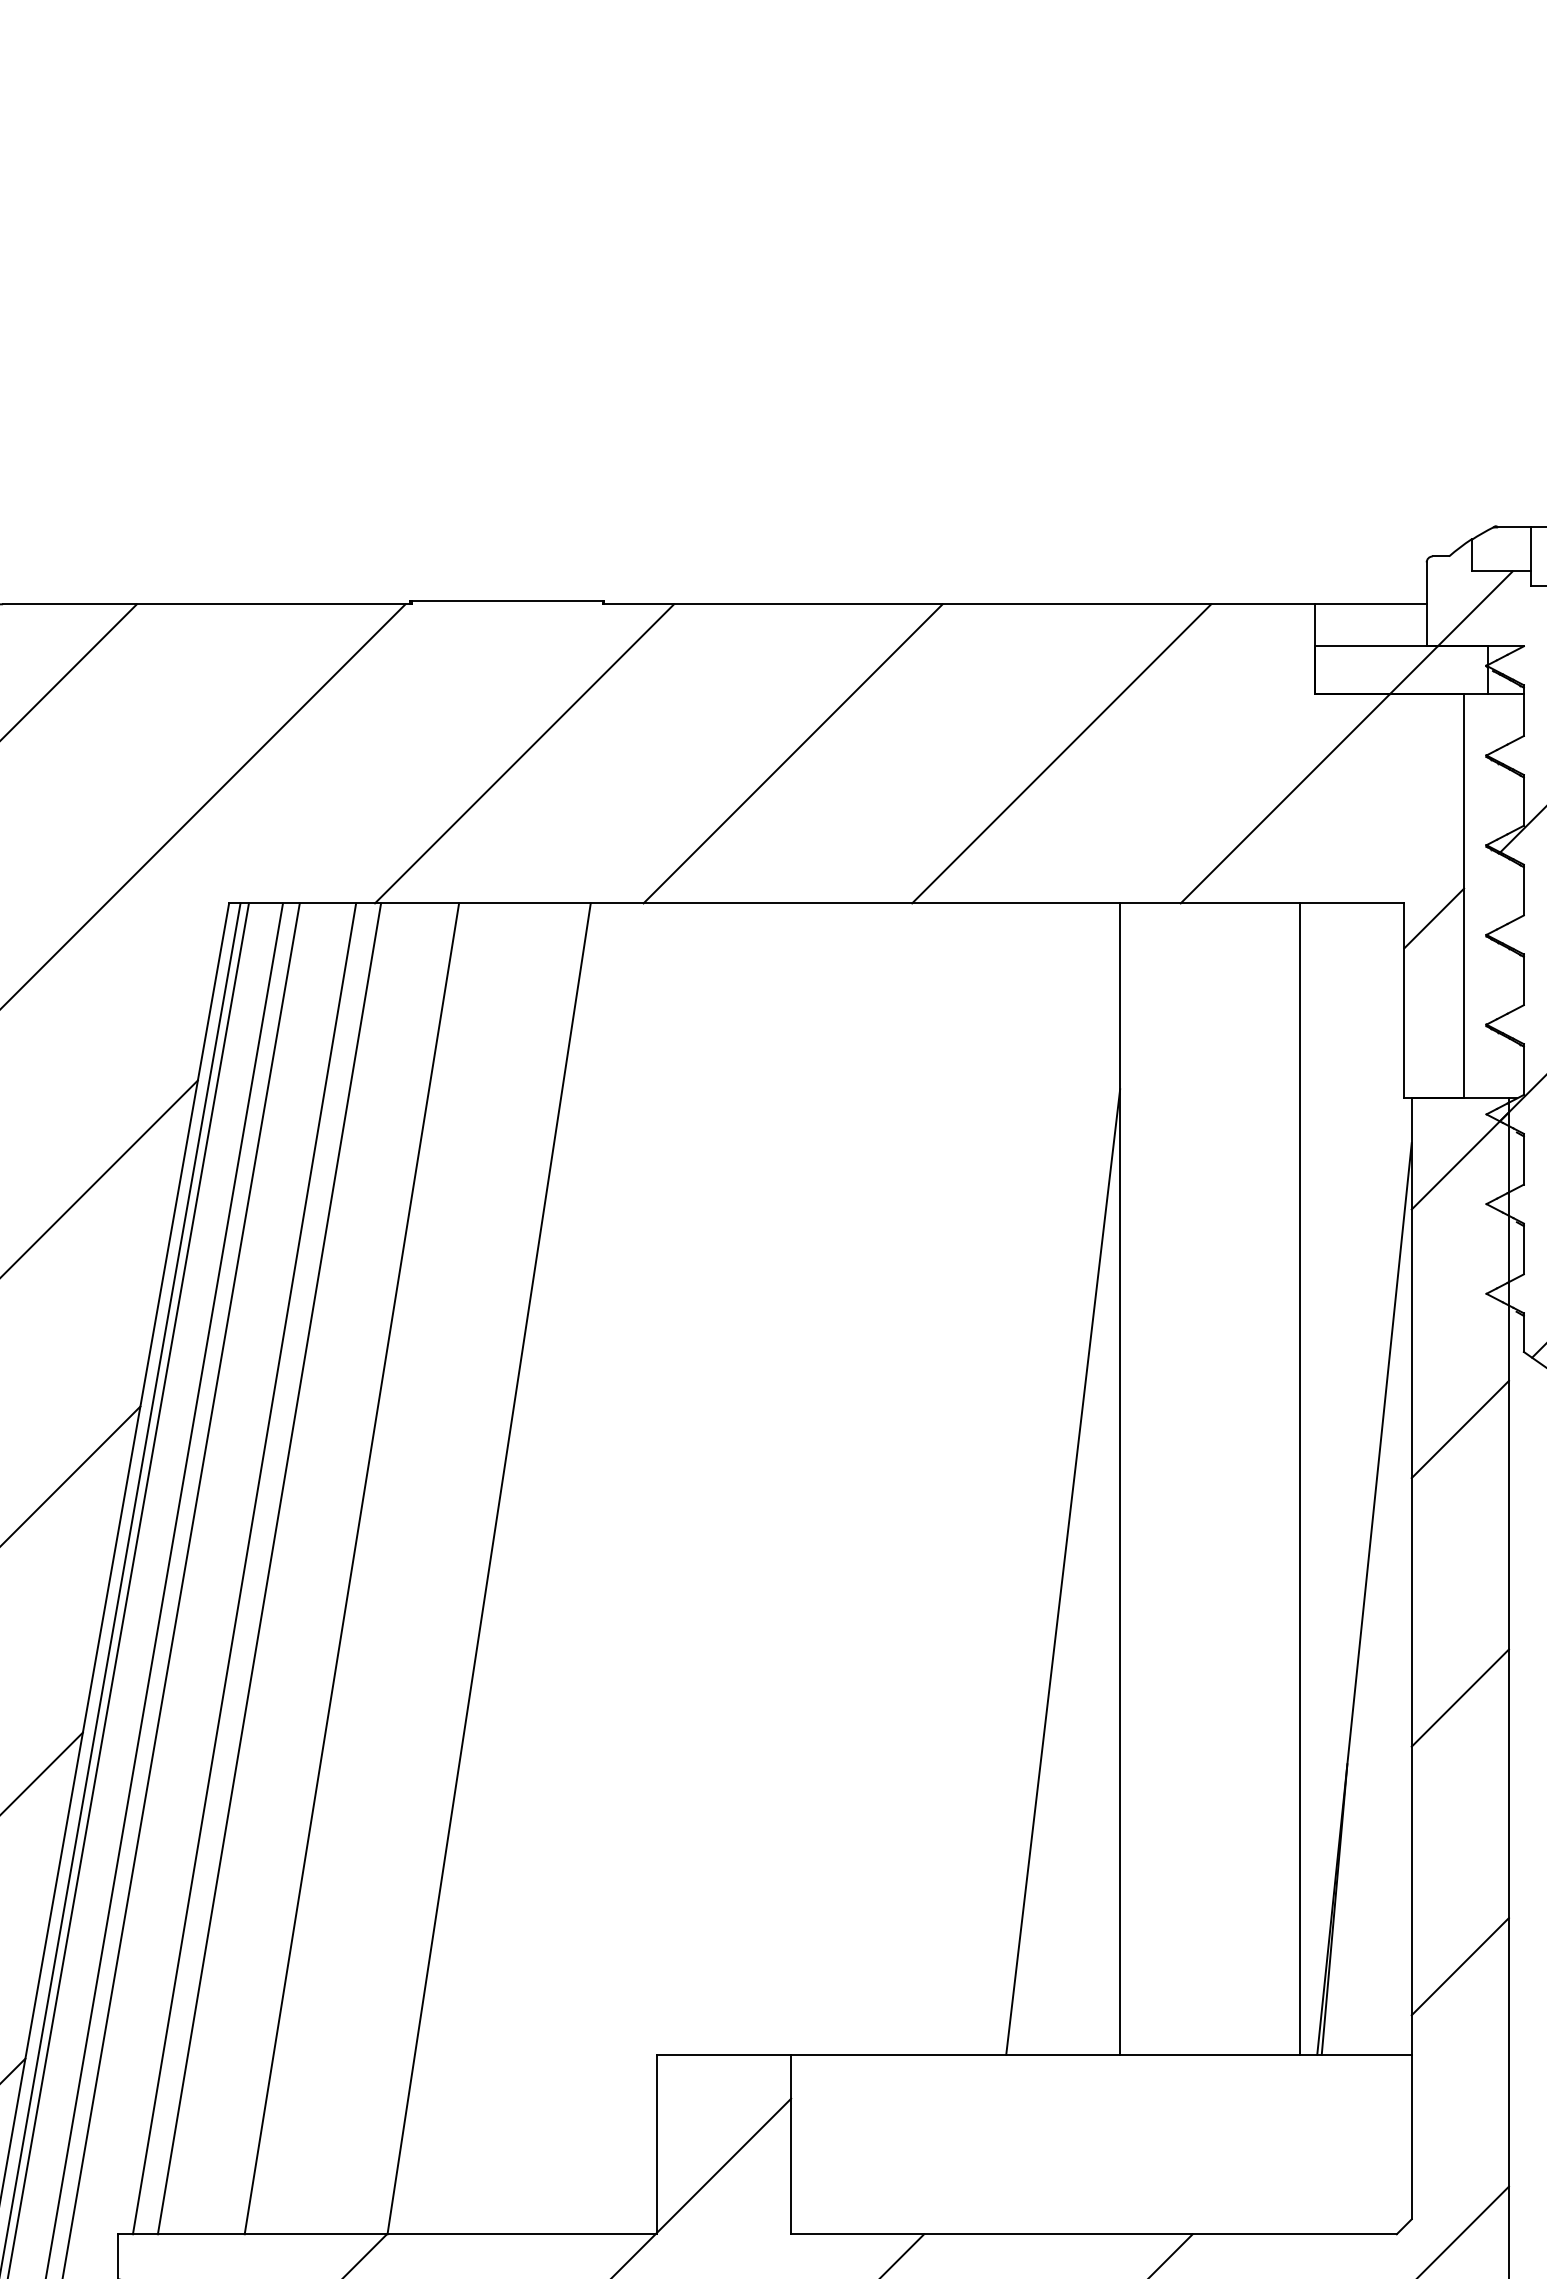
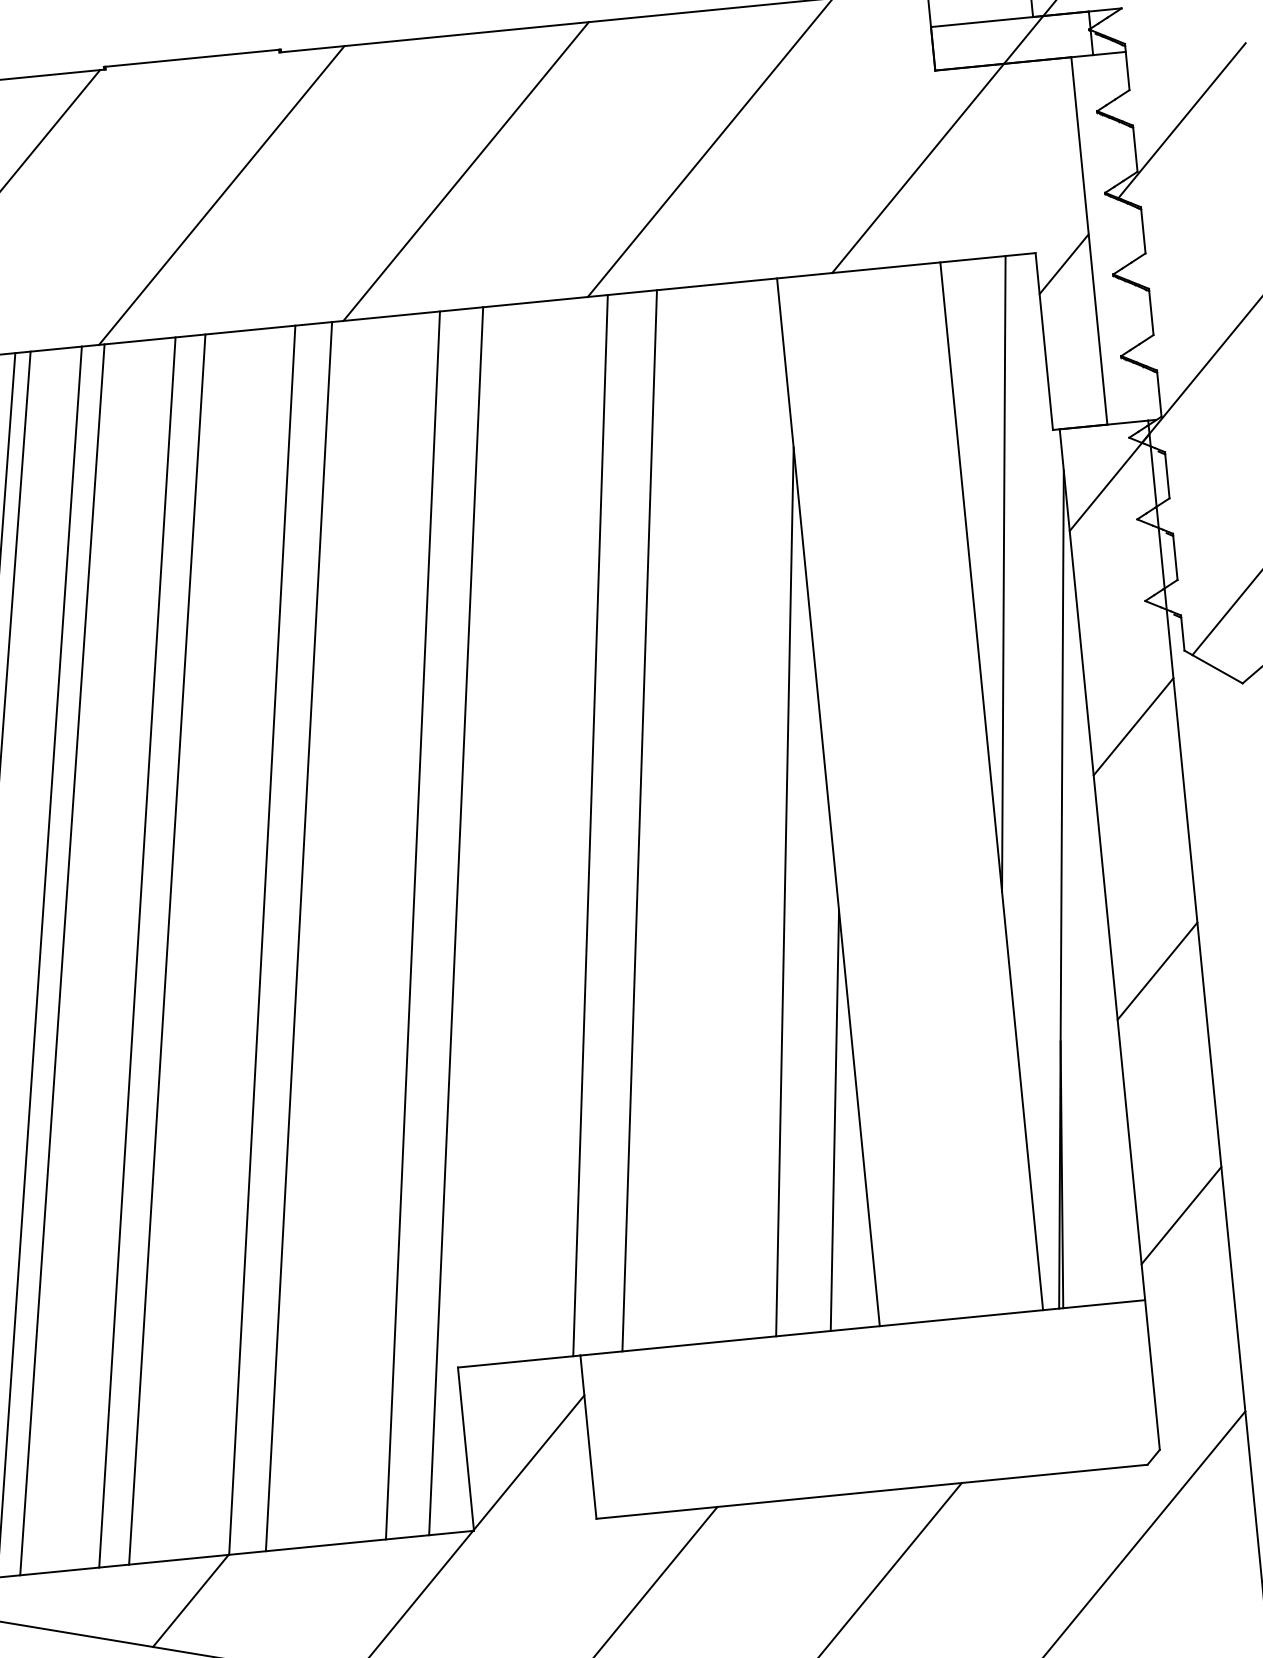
line: (1335, 1248) -> (1003, 573), added
line: (858, 1478) -> (590, 825), added
line: (912, 1478) -> (639, 820), added
line: (384, 1568) -> (167, 949), added
line: (529, 1568) -> (298, 936), added
line: (654, 1568) -> (412, 925), added
line: (702, 1568) -> (456, 920), added
line: (1093, 1825) -> (835, 1119), added

